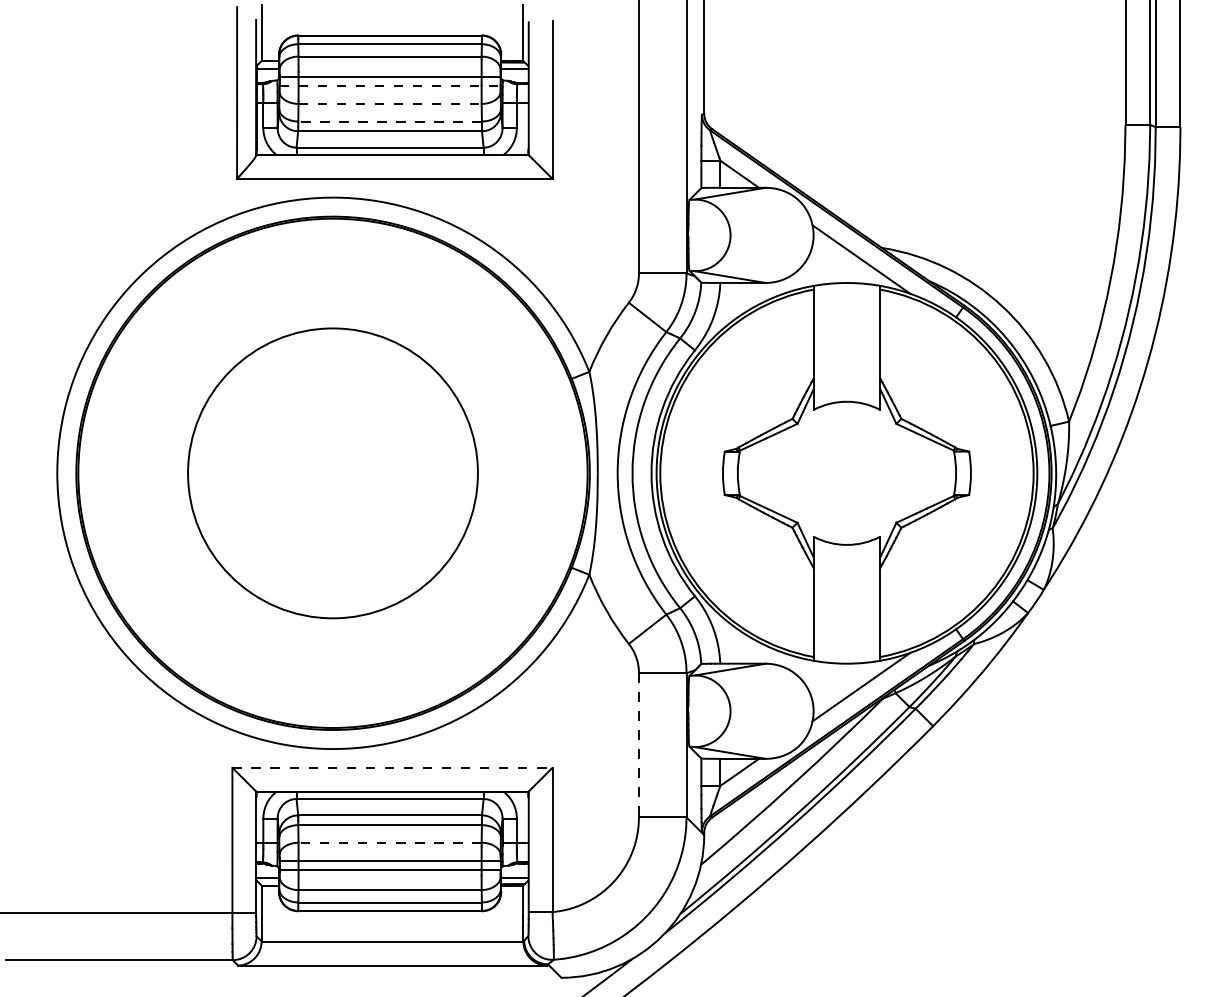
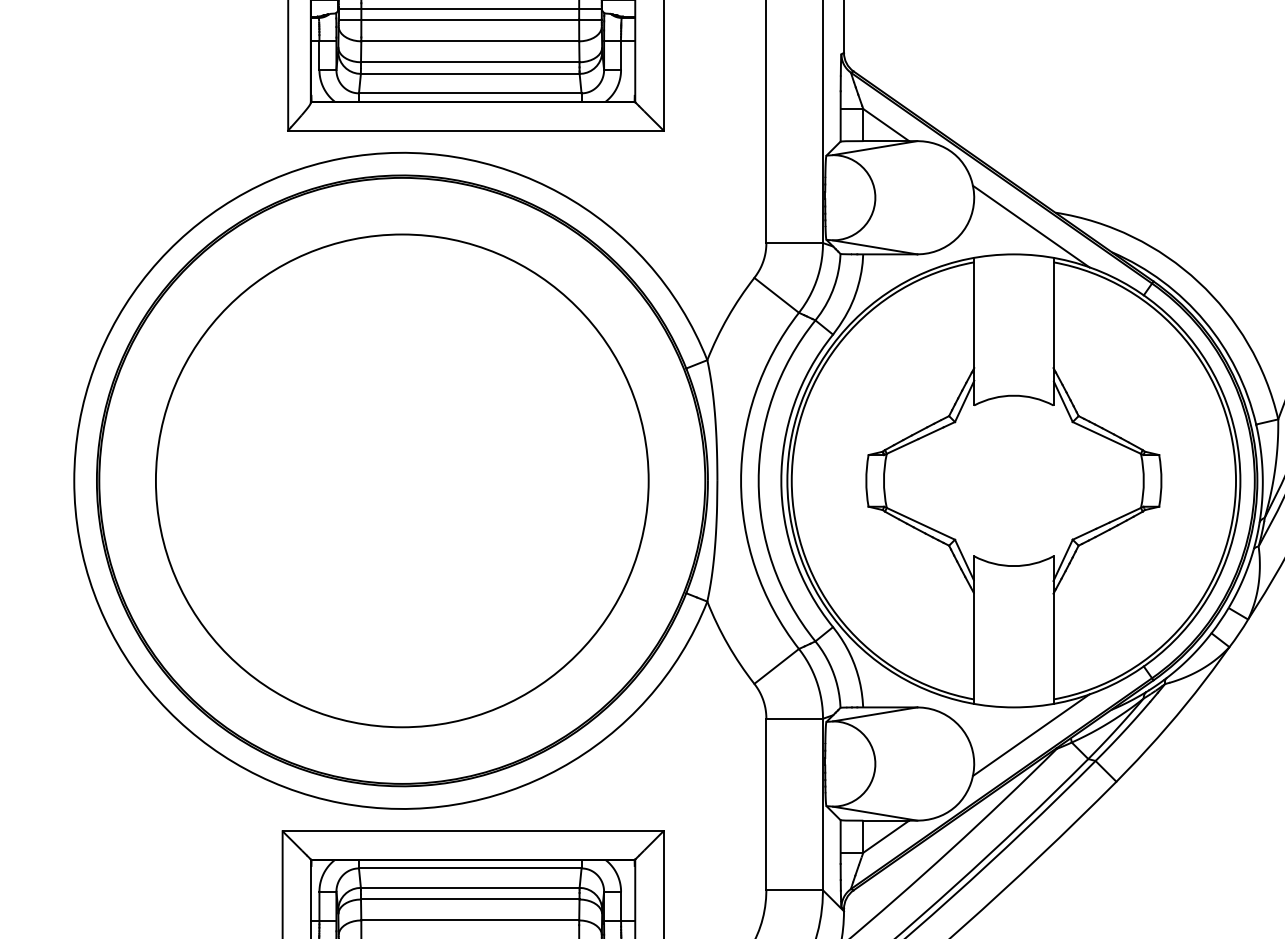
line: (390, 85) -> (470, 19), dashed -> solid
line: (390, 103) -> (470, 40), dashed -> solid
line: (390, 121) -> (470, 62), dashed -> solid
circle: (332, 473) -> (401, 481), size x1.43
line: (638, 745) -> (765, 804), dashed -> solid
line: (392, 767) -> (473, 830), dashed -> solid
line: (390, 842) -> (470, 920), dashed -> solid

